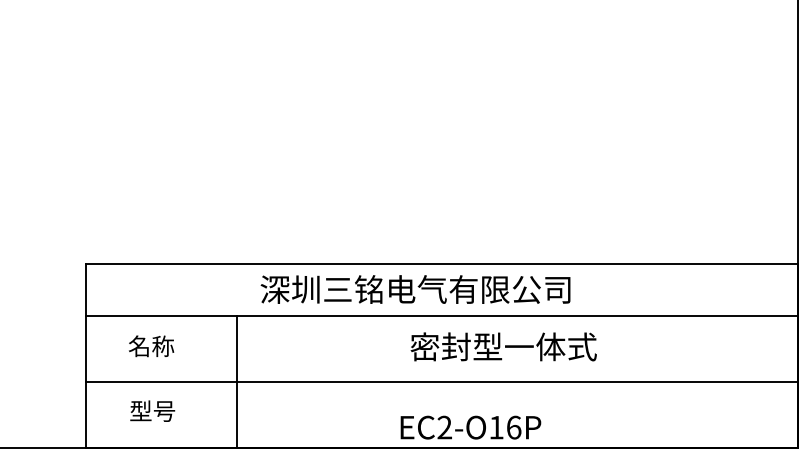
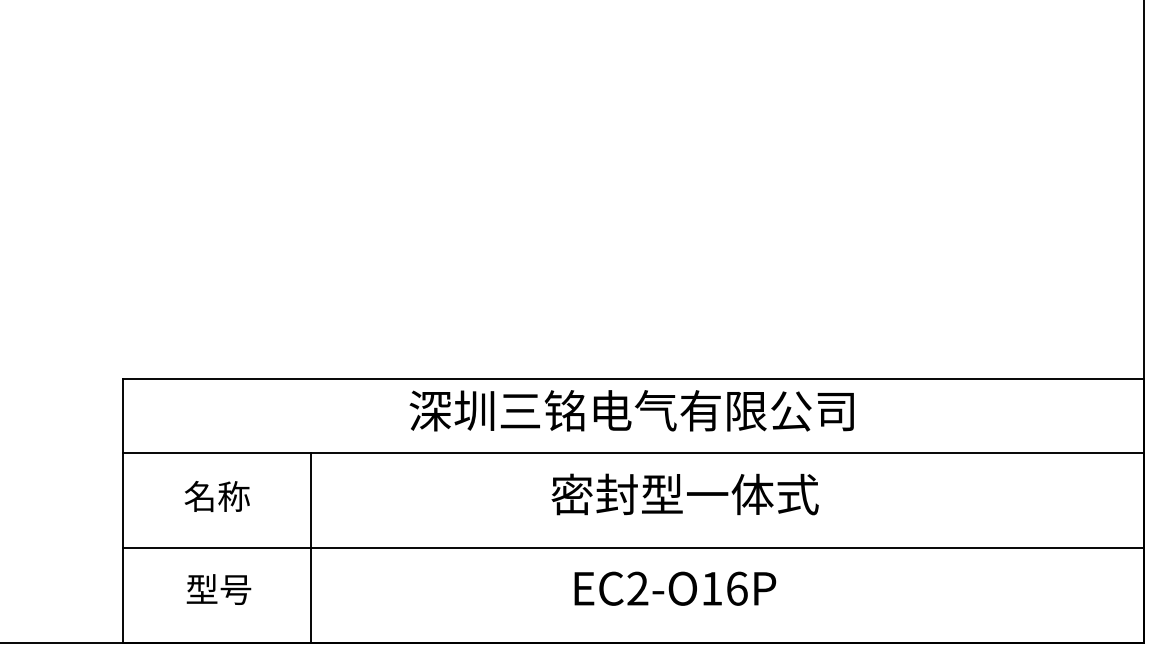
text: (415, 289) -> (631, 410), moved
text: (503, 346) -> (684, 493), moved
line: (237, 381) -> (311, 546), moved
text: (470, 427) -> (674, 588), moved

